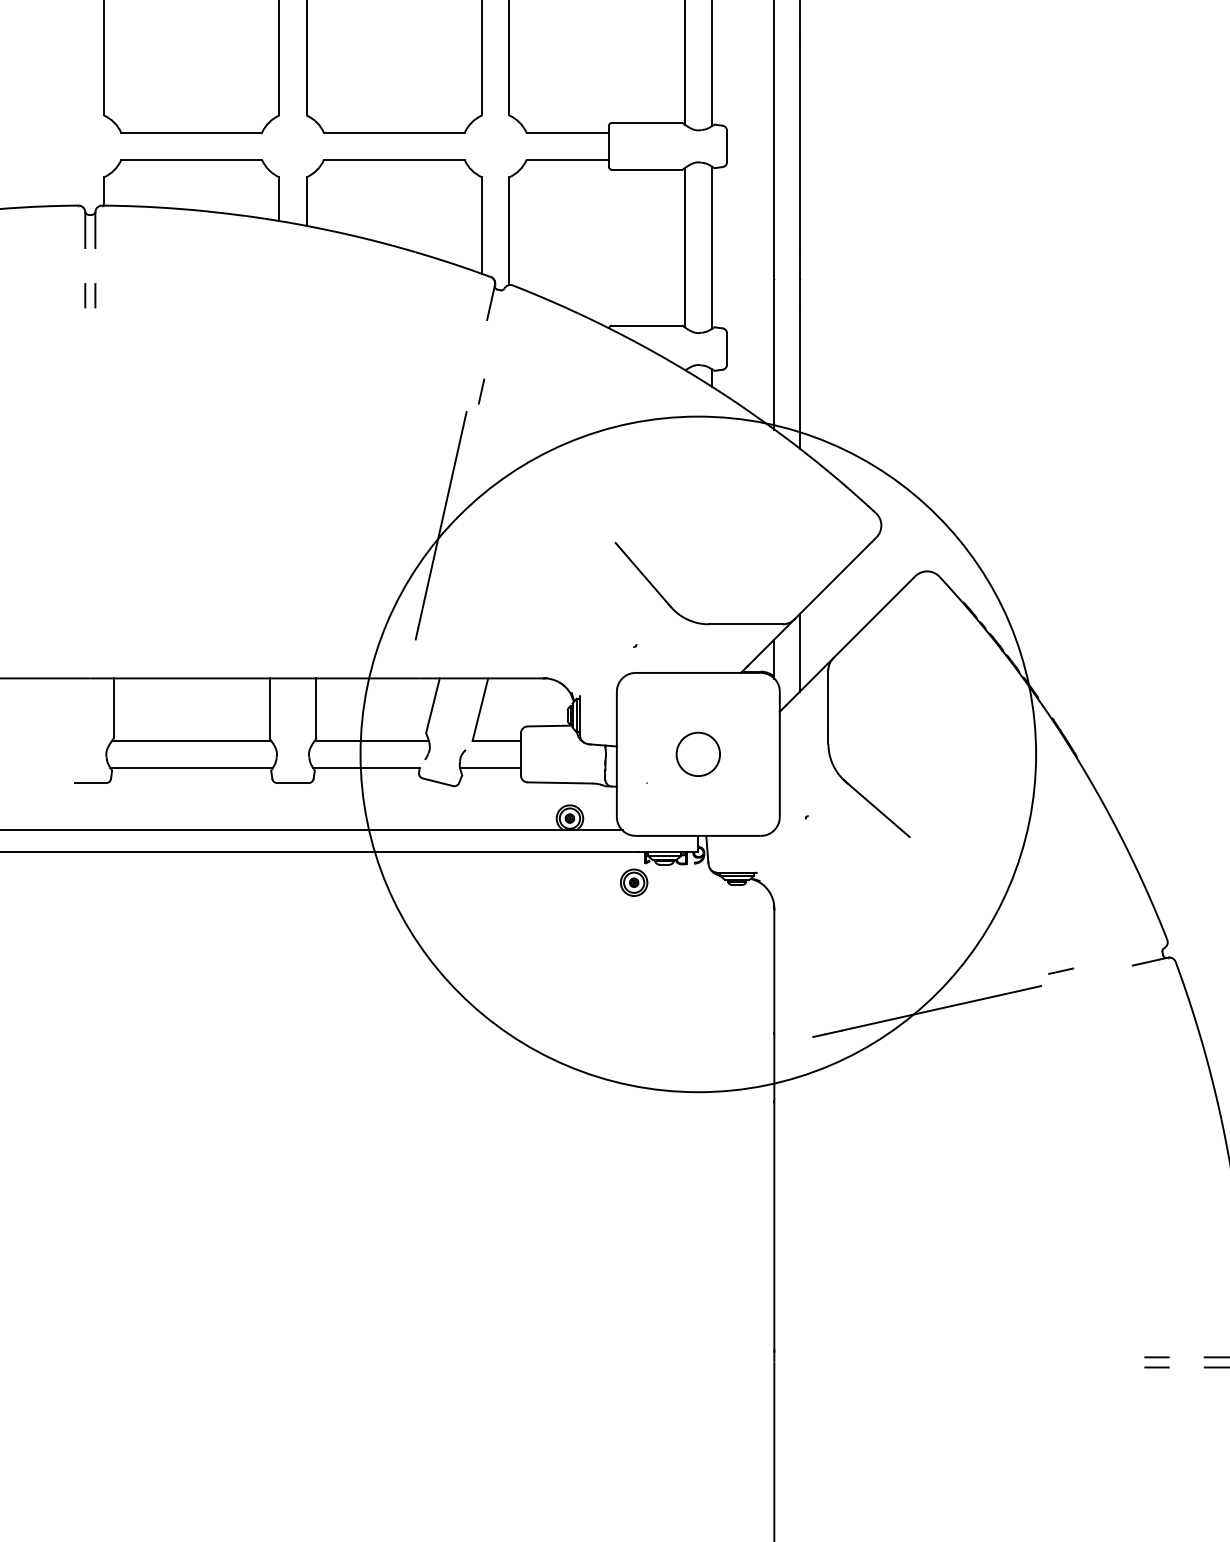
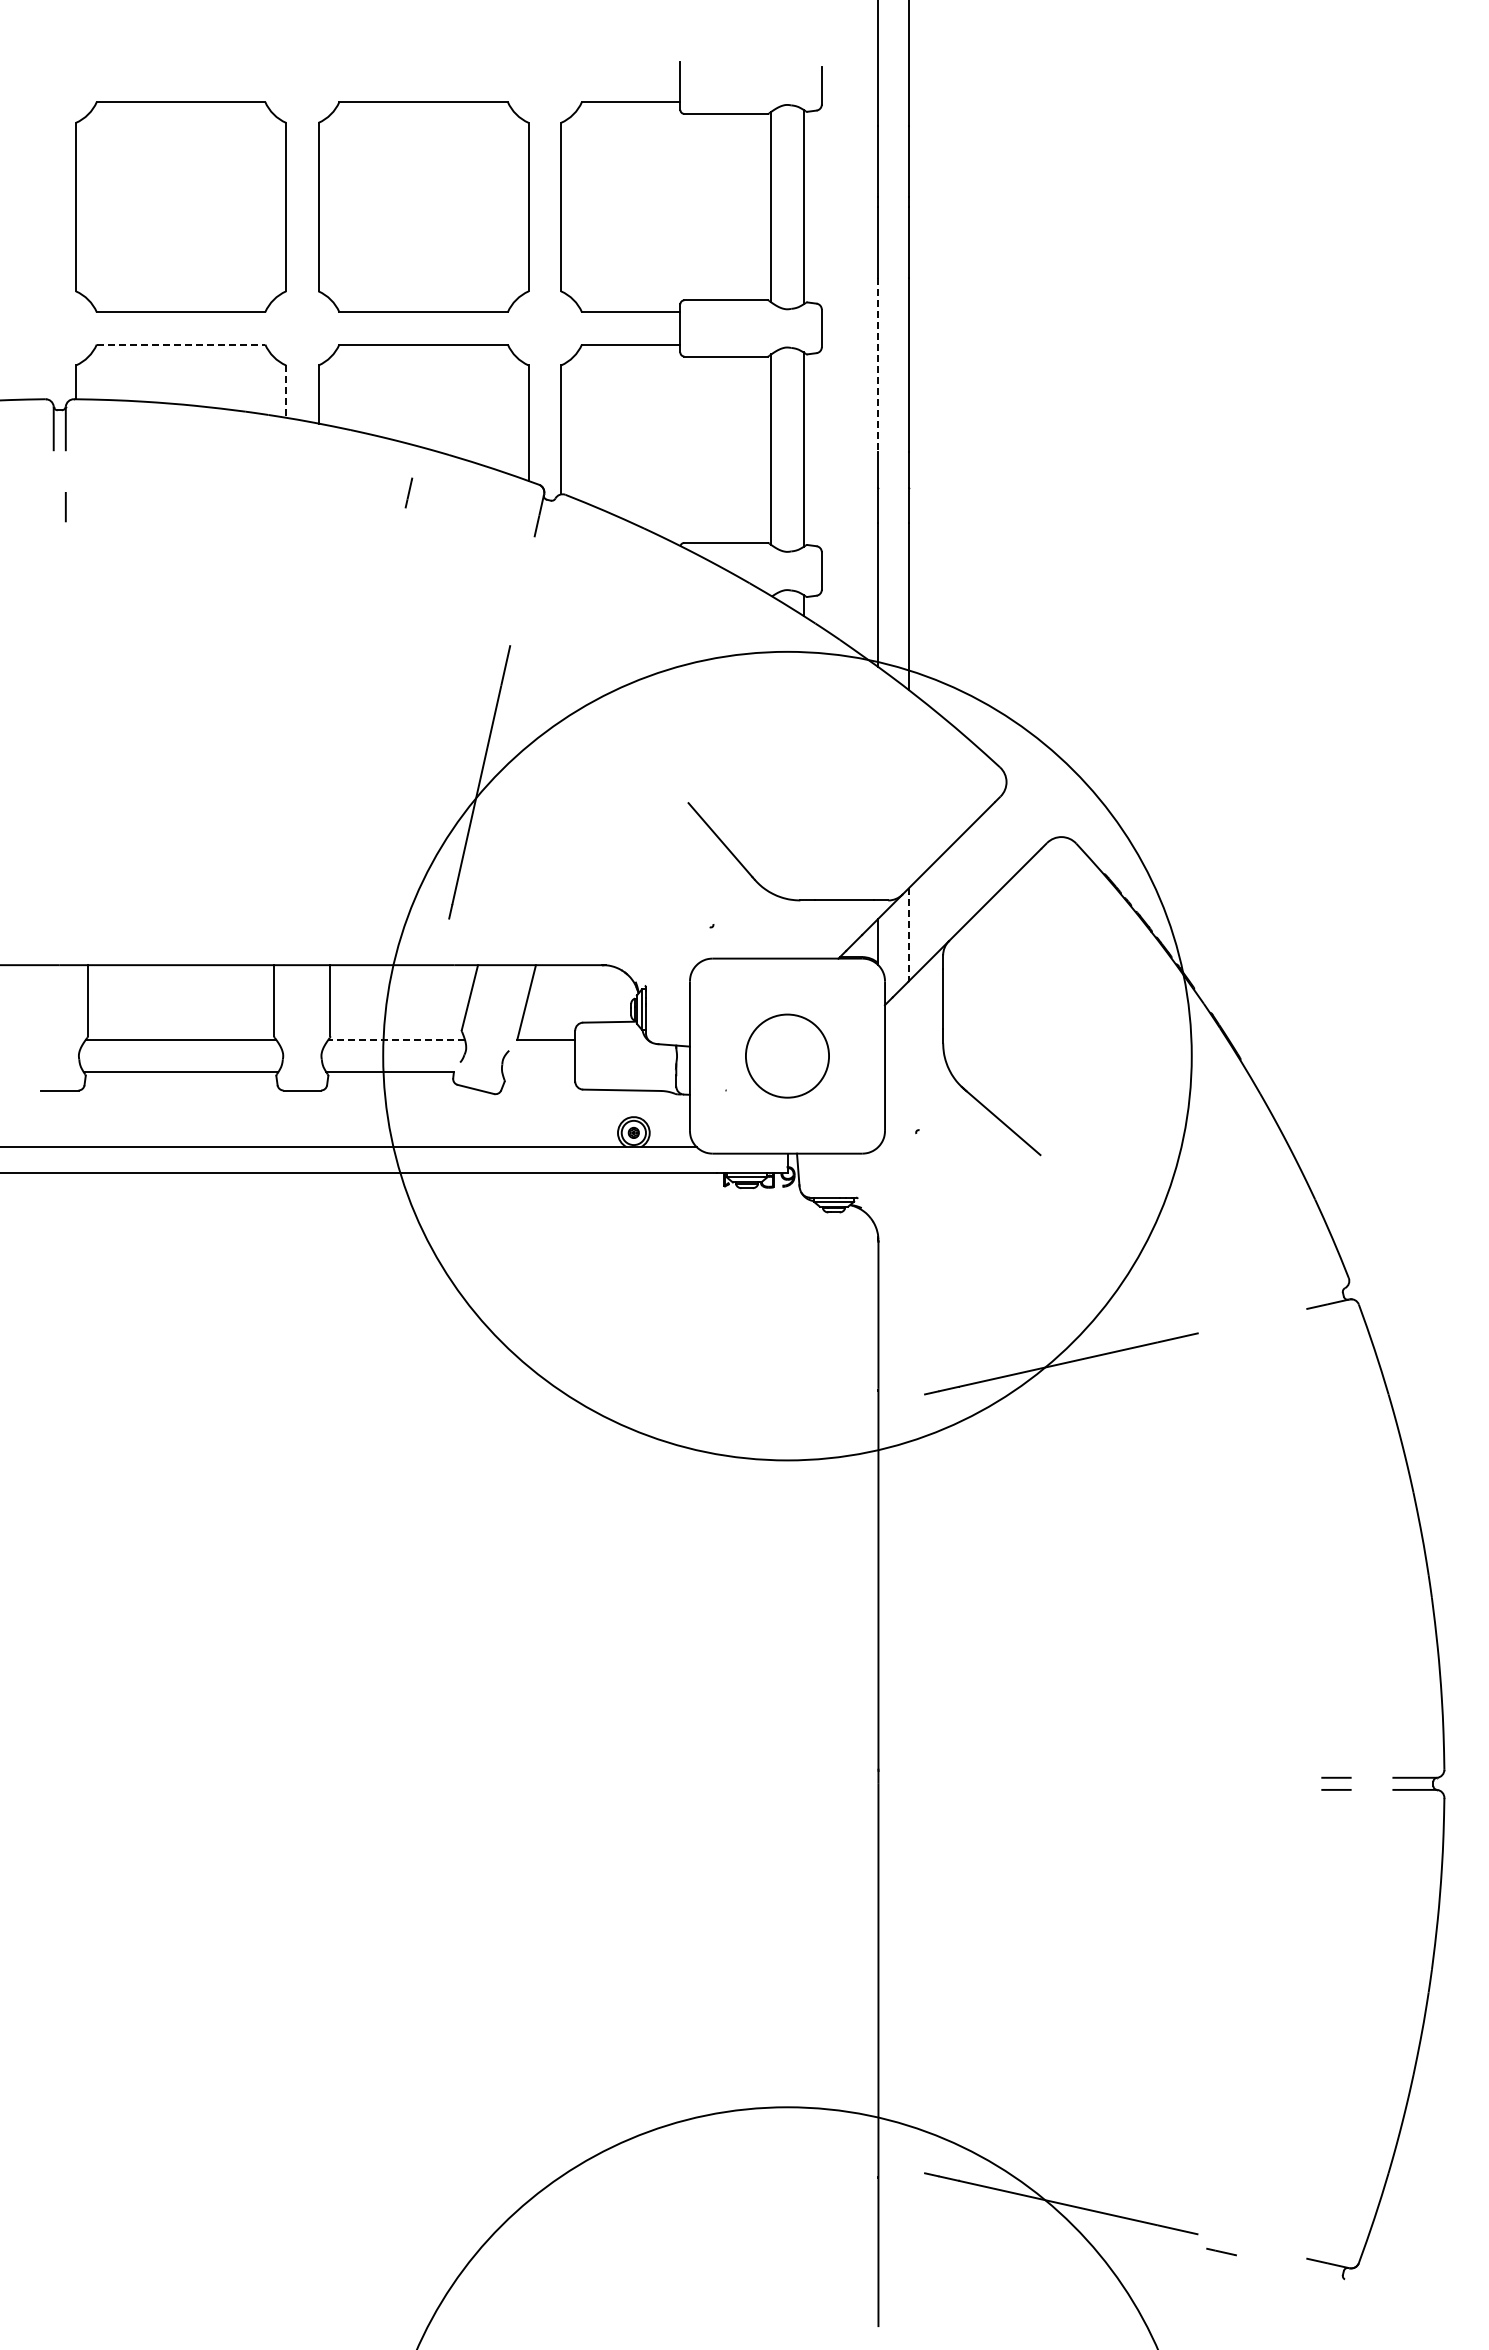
line: (192, 159) -> (181, 344), solid -> dashed
line: (774, 177) -> (878, 365), solid -> dashed
line: (279, 199) -> (286, 392), solid -> dashed
line: (85, 296) -> (53, 507), removed
line: (481, 391) -> (408, 492), moved
line: (799, 653) -> (908, 935), solid -> dashed
line: (371, 740) -> (396, 1039), solid -> dashed
circle: (698, 754) -> (787, 1056), size x1.6
line: (490, 768) -> (538, 1072), removed
part: (634, 882) -> (710, 1209), removed
line: (1060, 971) -> (1221, 1315), removed

